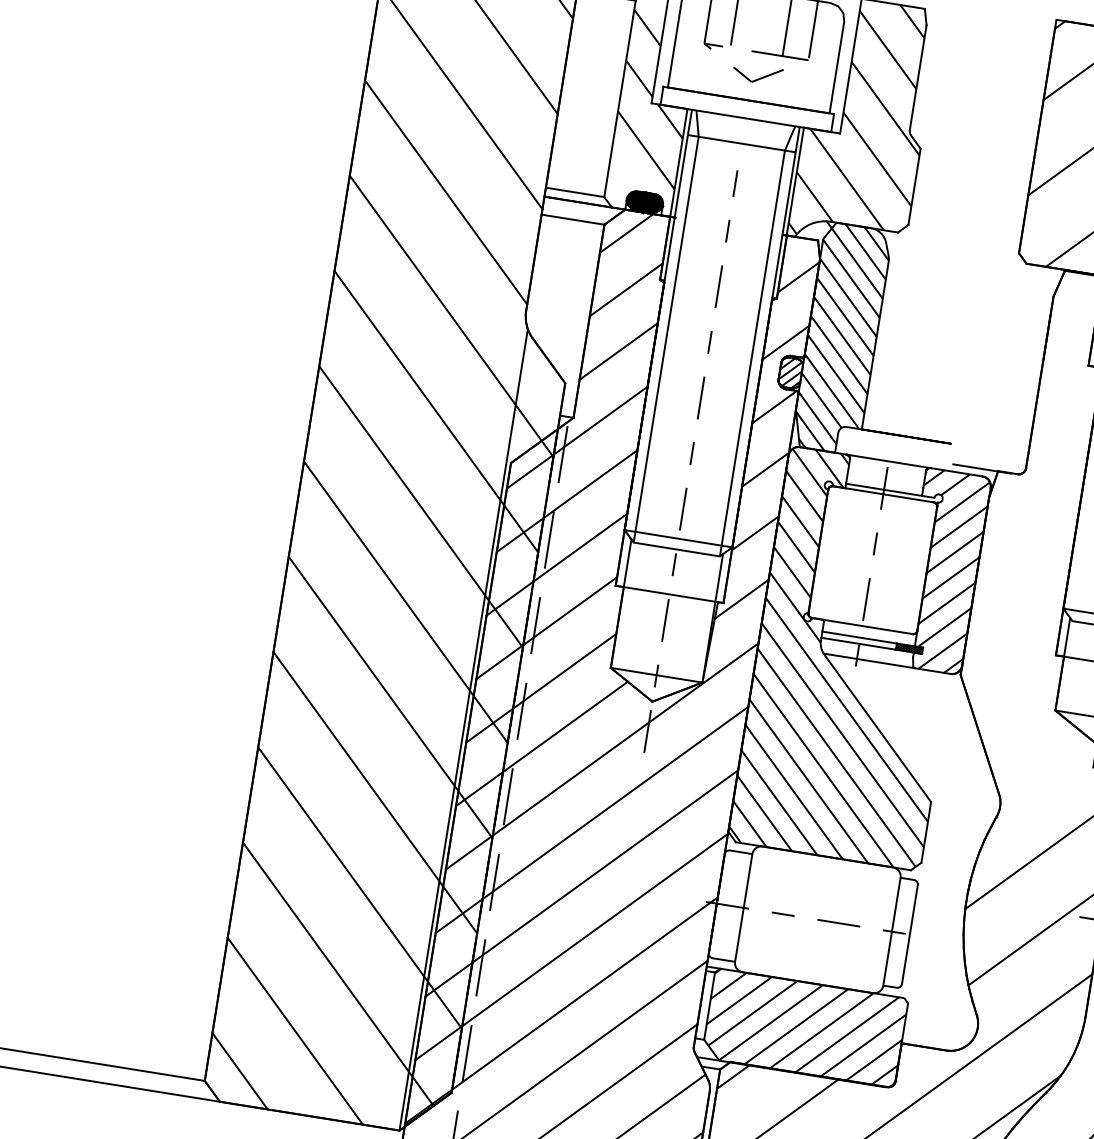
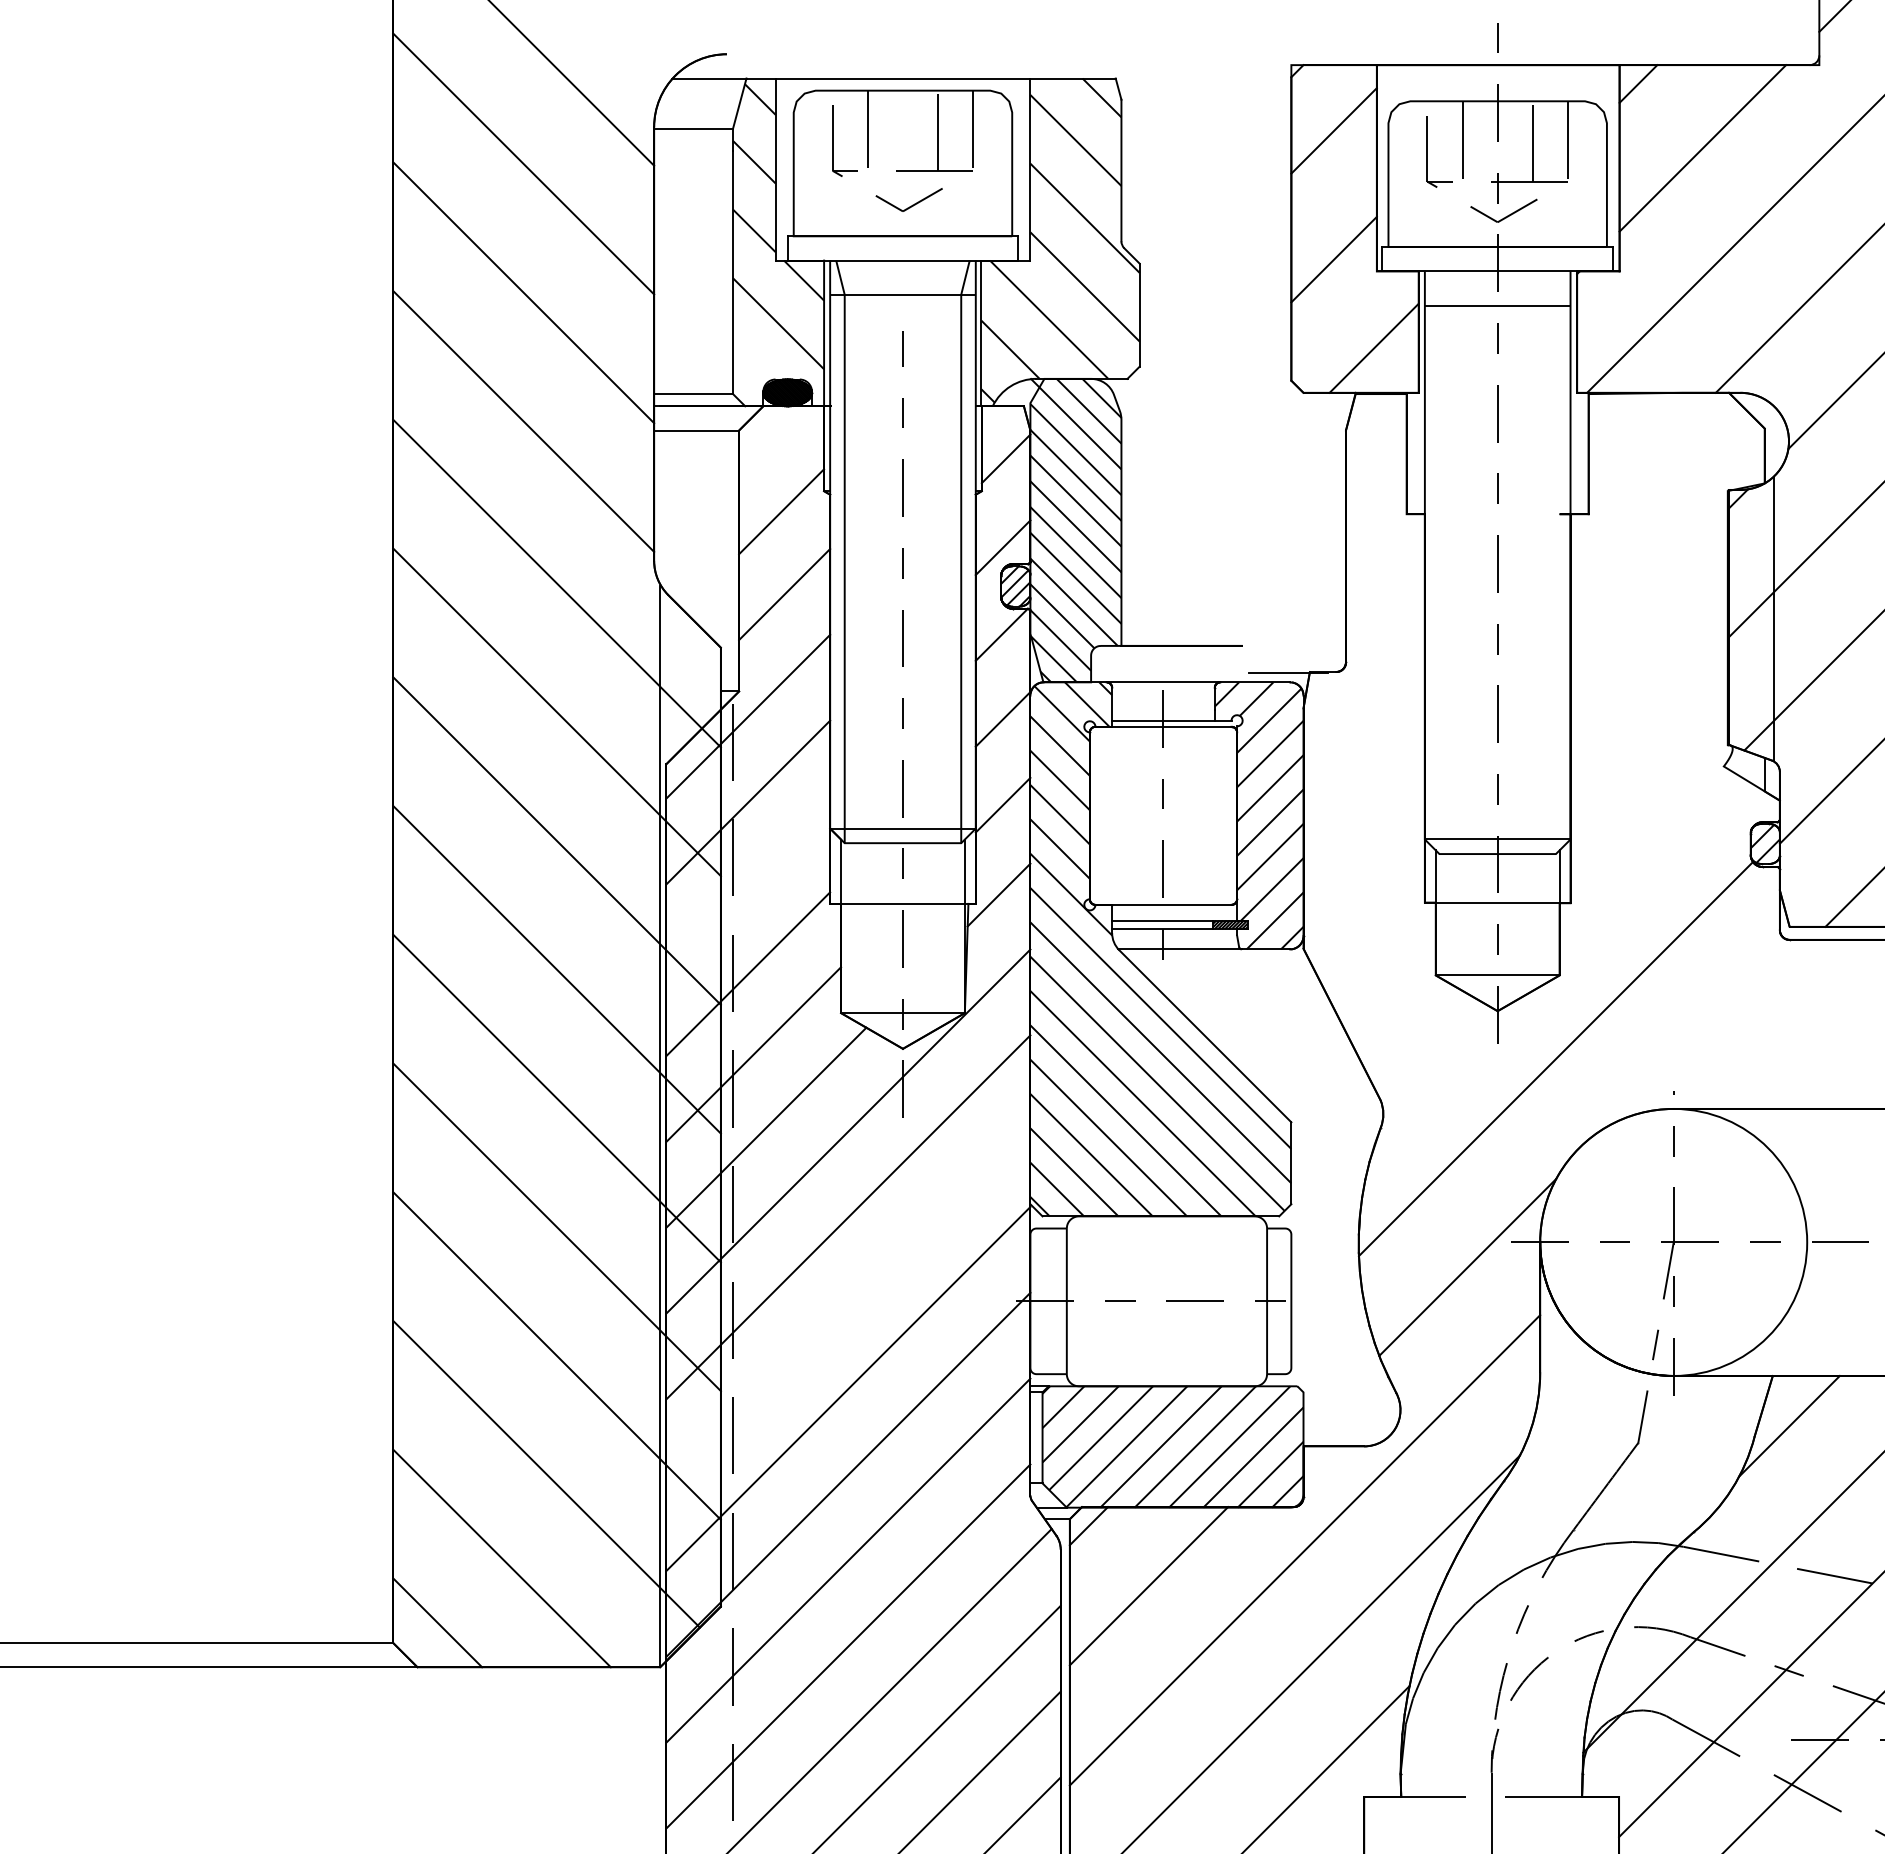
line: (626, 233) -> (770, 437), removed
line: (557, 564) -> (748, 888), removed
line: (581, 883) -> (848, 1303), removed

